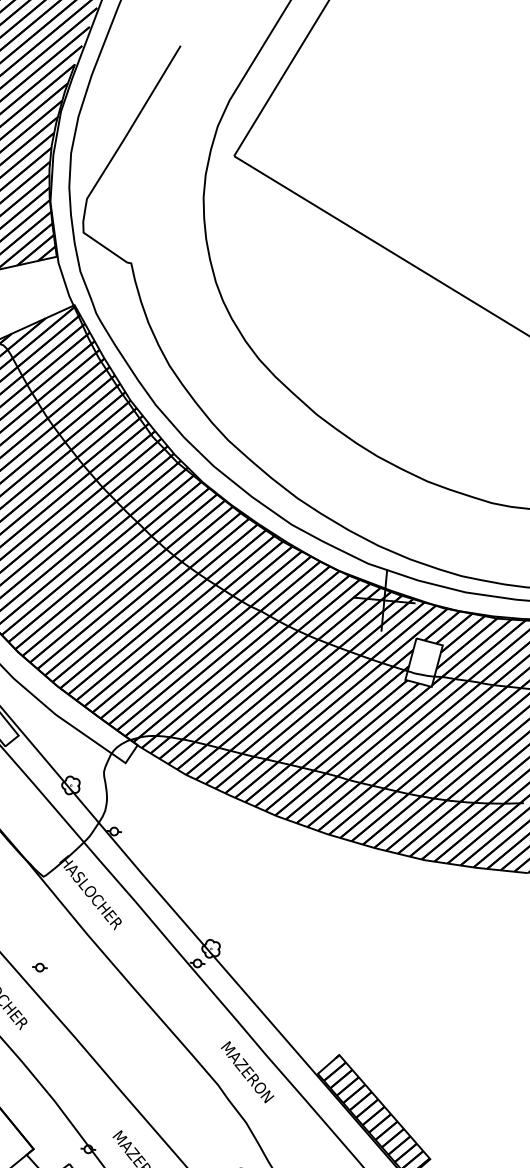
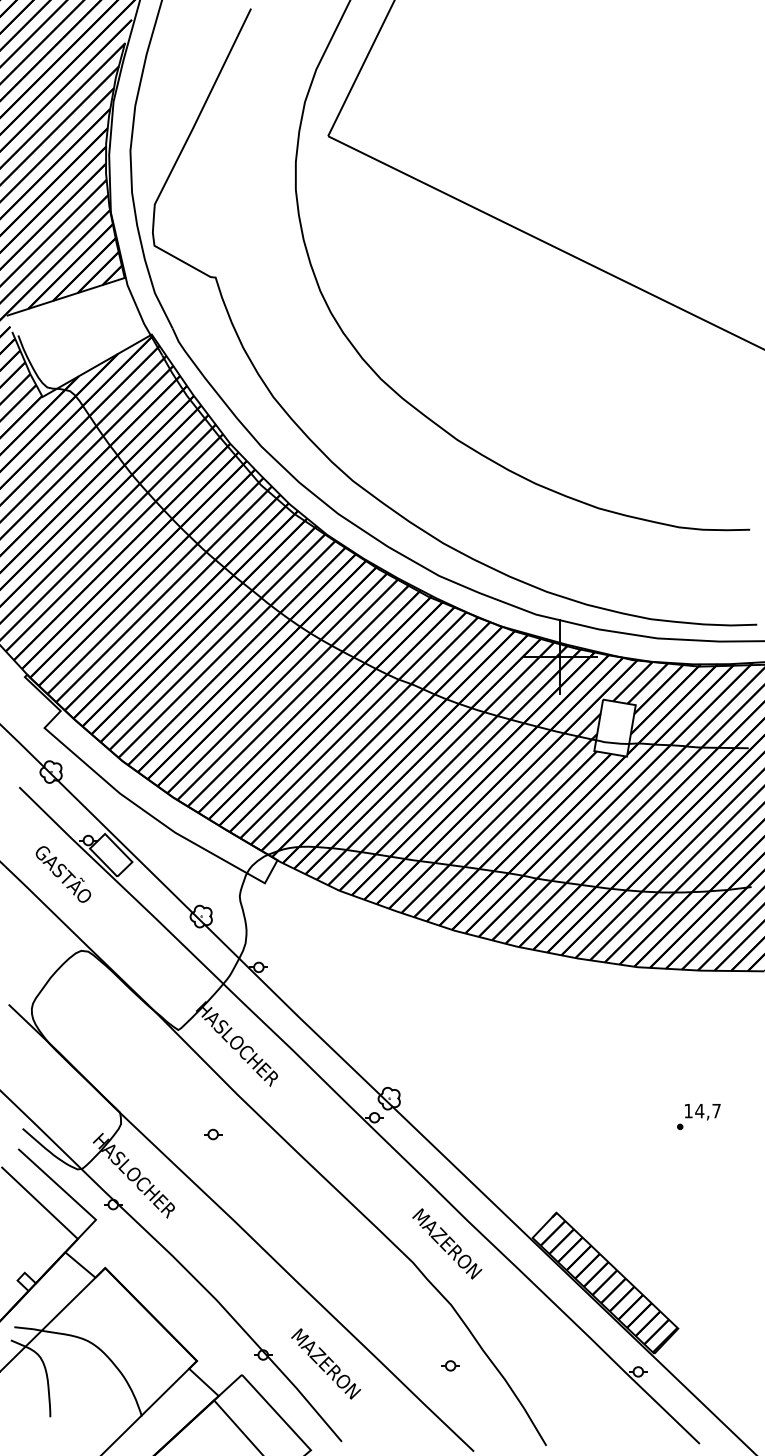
part: (40, 967) -> (213, 1134), moved
part: (462, 987) -> (698, 1116), added

